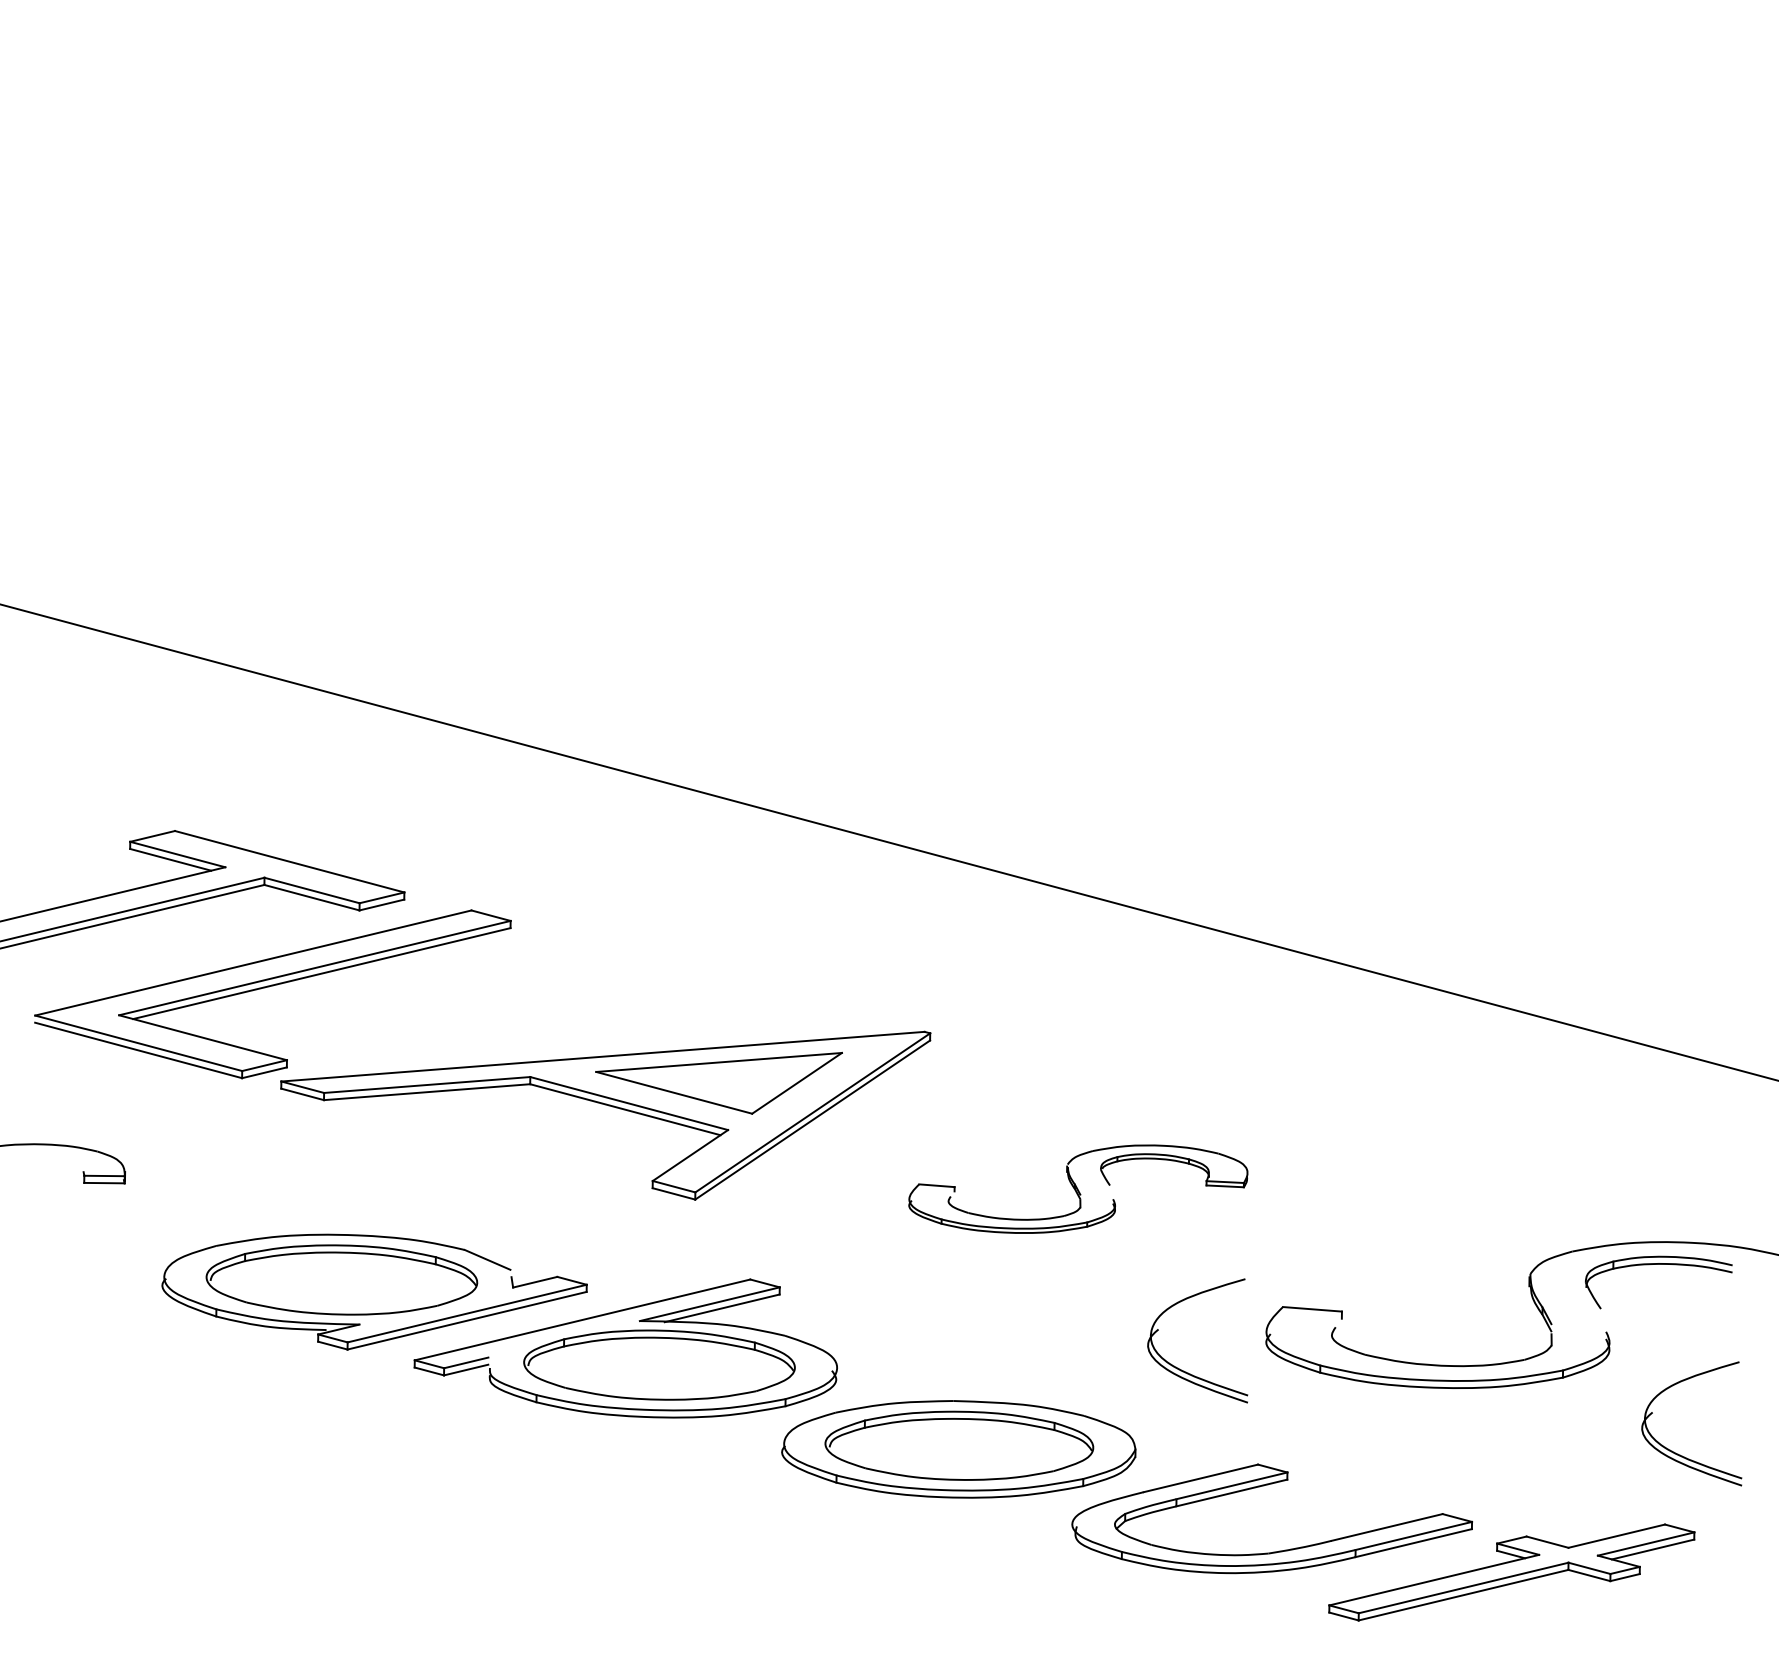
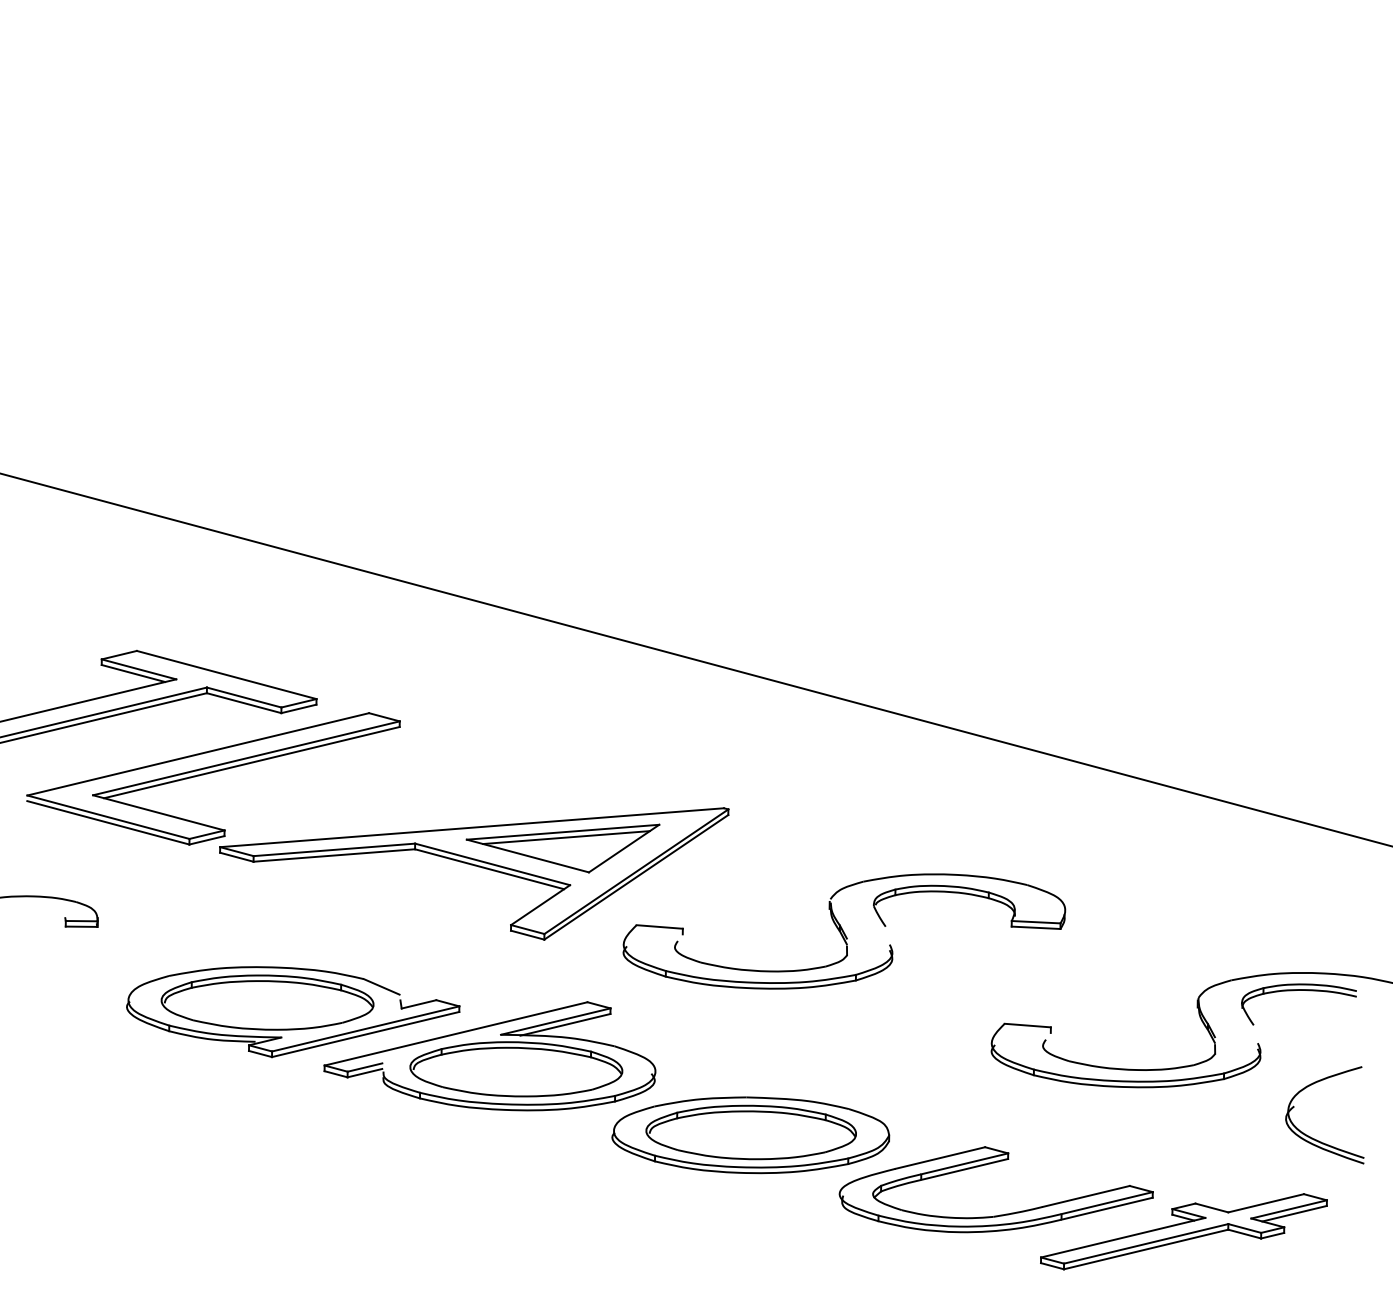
line: (723, 1069) -> (566, 837), added
part: (1078, 1189) -> (844, 931), size x1.67
part: (1181, 1369) -> (925, 1072), removed

